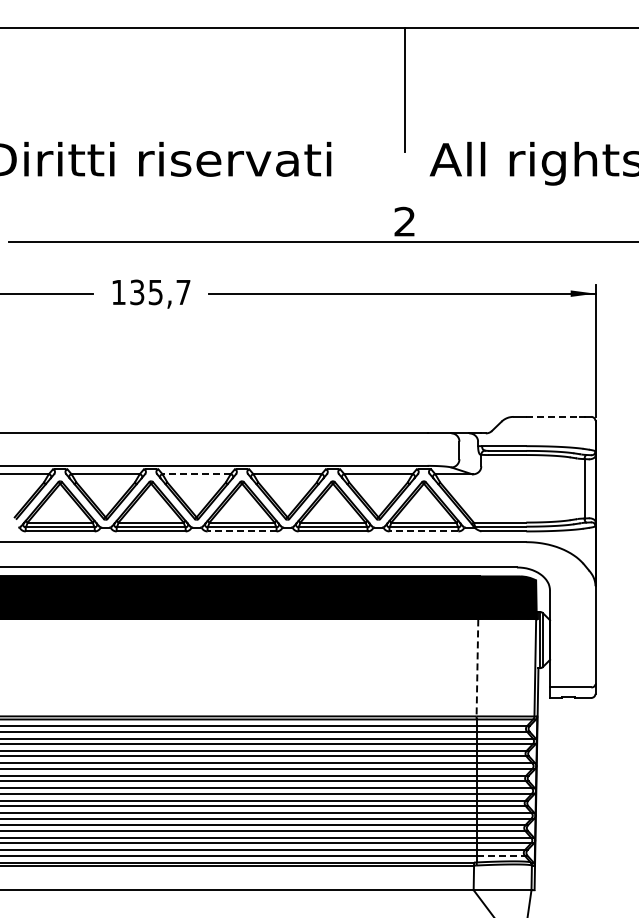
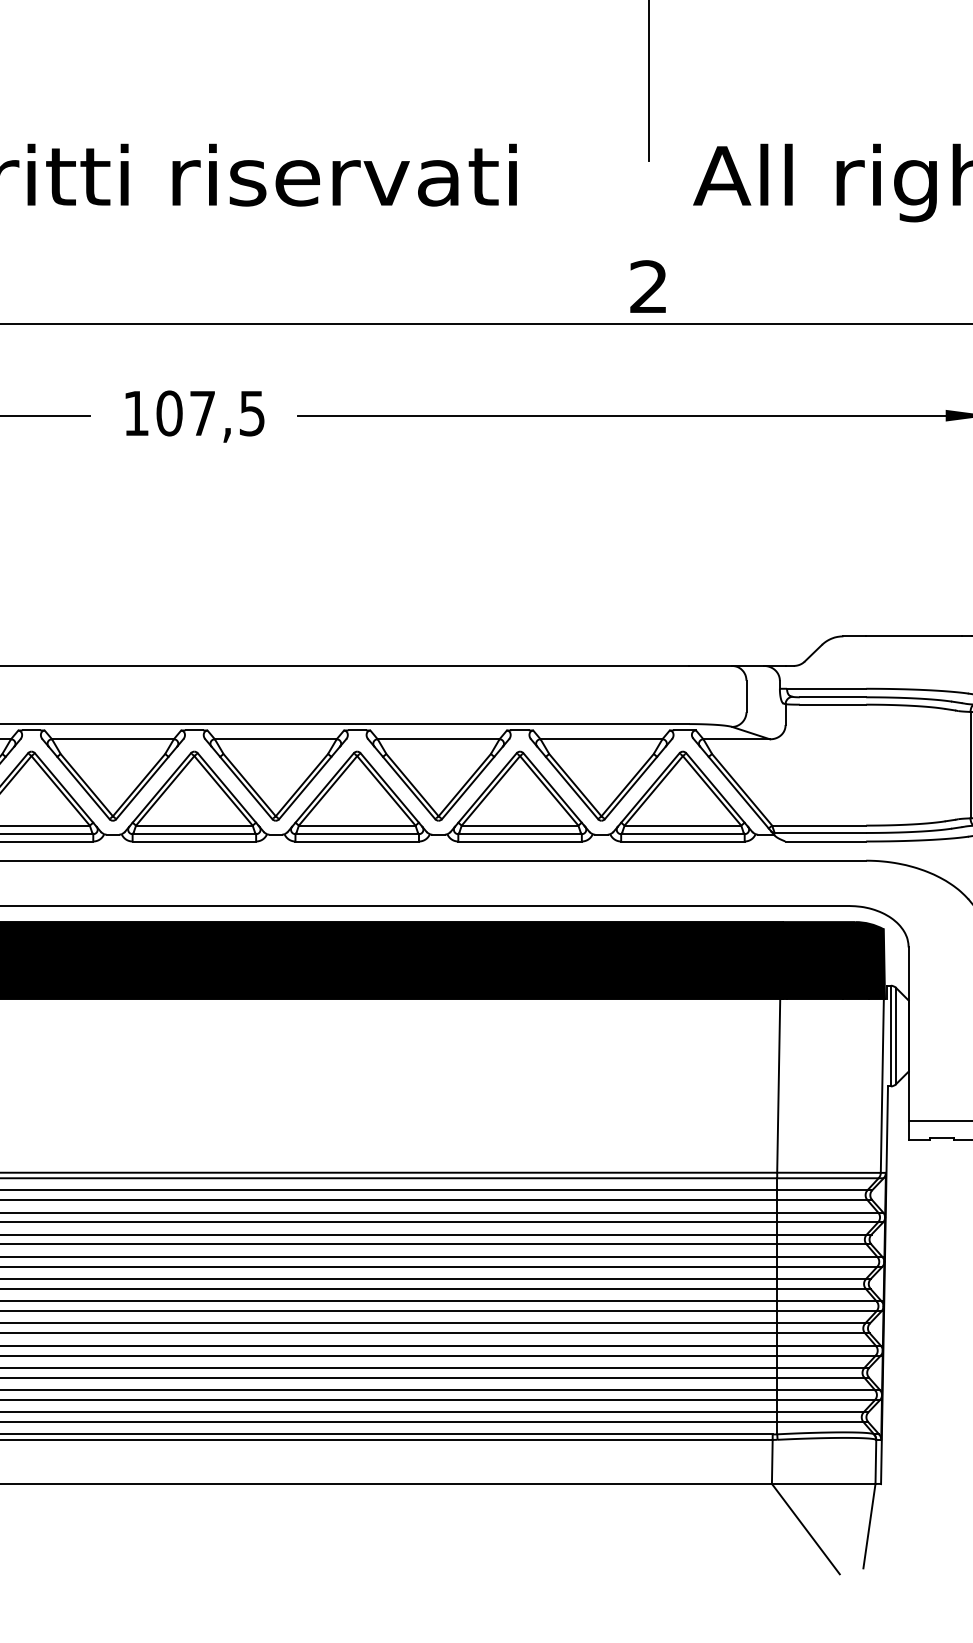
text: (160, 292) -> (211, 413), 135,7 -> 107,5
line: (553, 416) -> (914, 635), dashed -> solid
line: (196, 474) -> (275, 739), dashed -> solid
line: (241, 531) -> (356, 841), dashed -> solid
line: (423, 531) -> (682, 841), dashed -> solid
line: (477, 668) -> (778, 1086), dashed -> solid
line: (501, 855) -> (821, 1421), dashed -> solid

